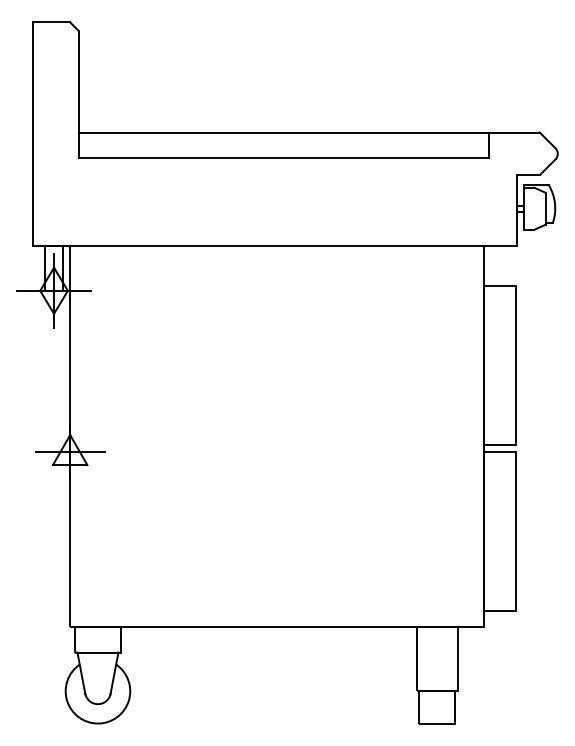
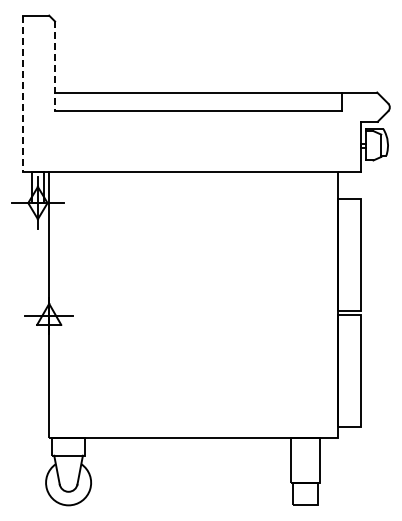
line: (79, 95) -> (55, 66), solid -> dashed
line: (33, 133) -> (23, 93), solid -> dashed

